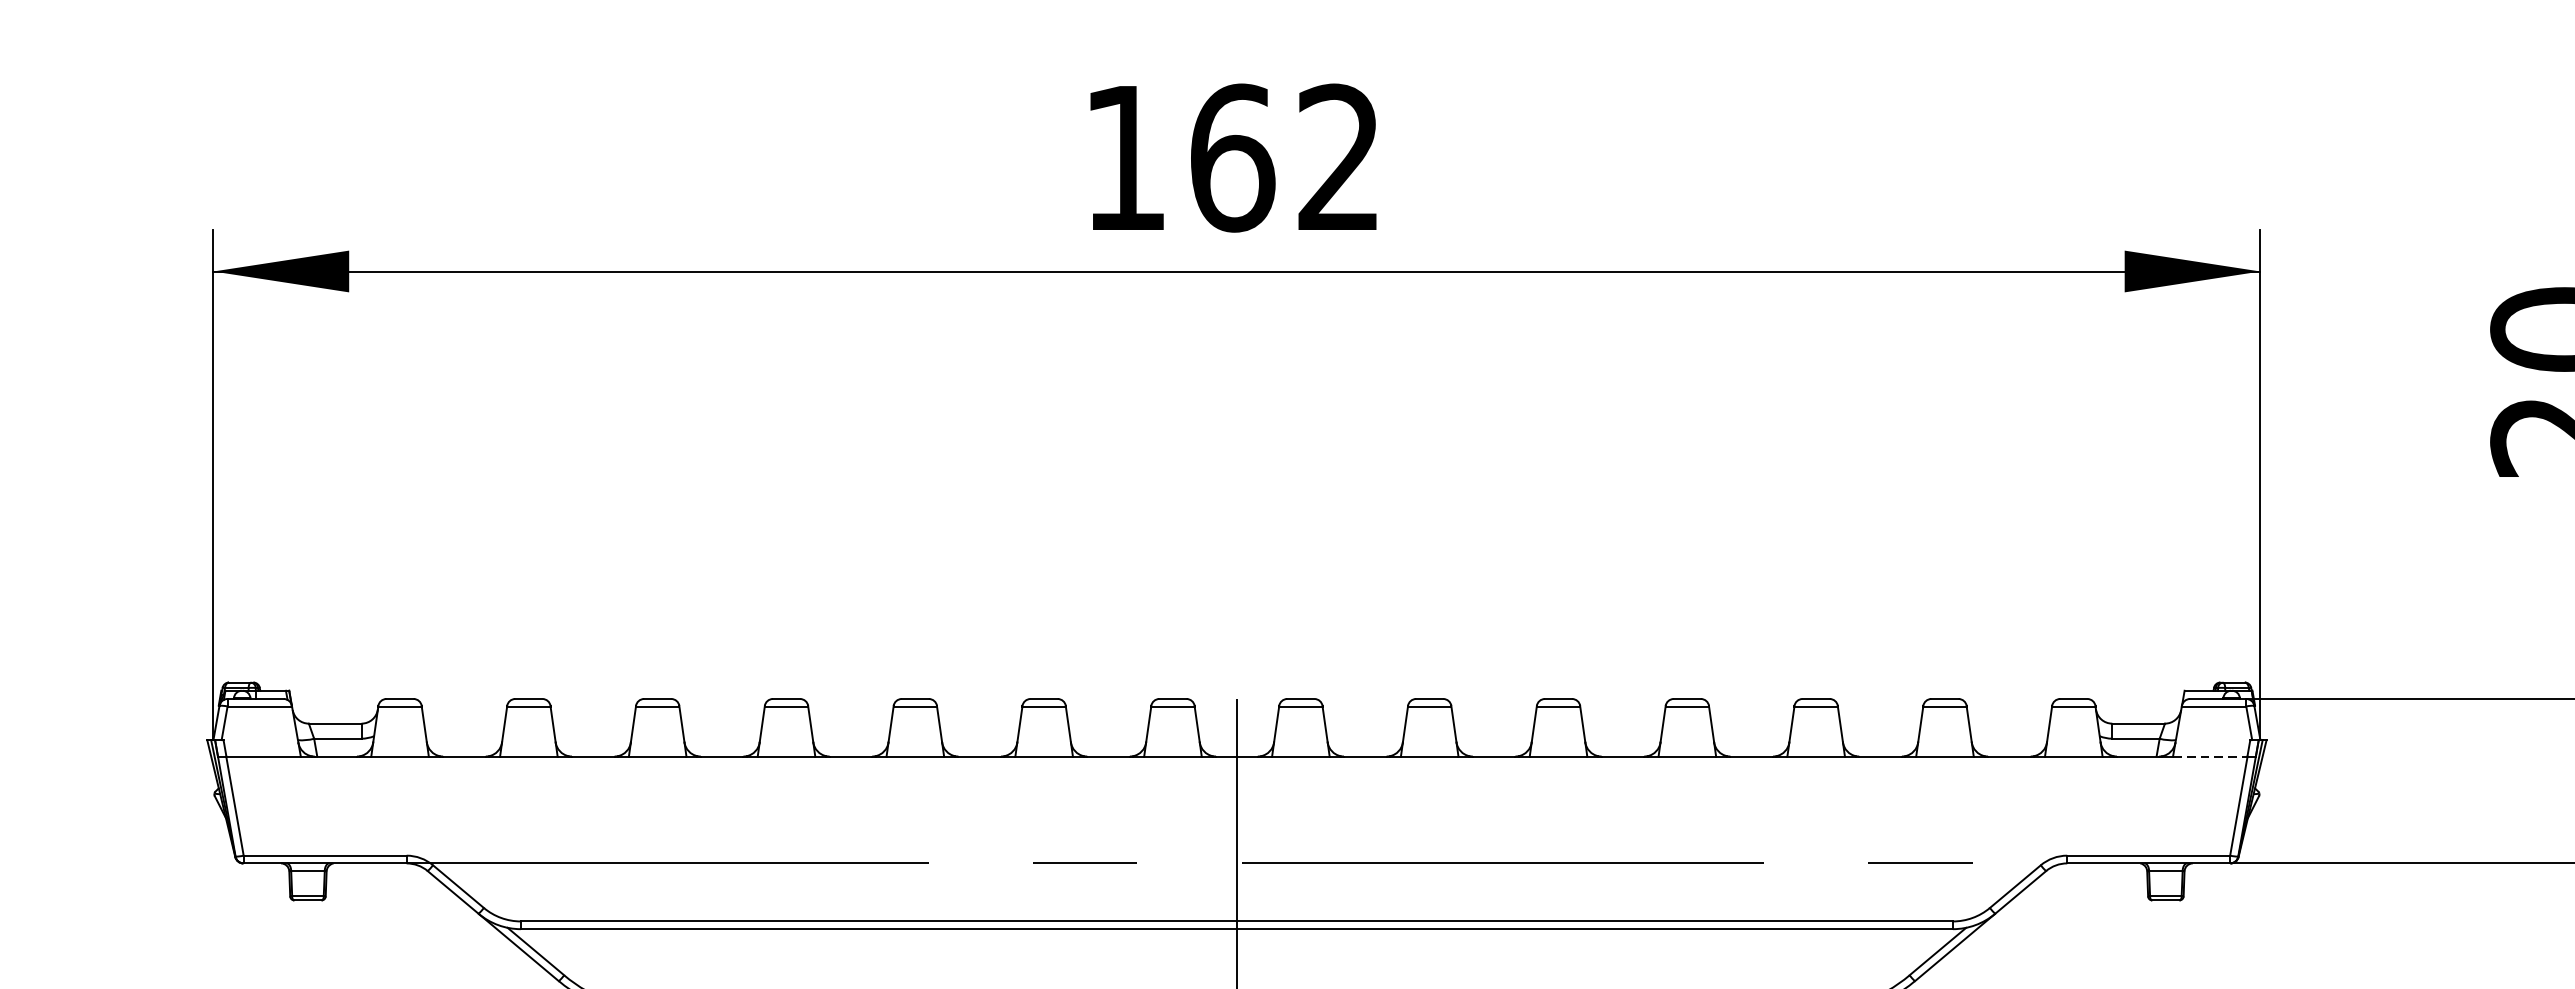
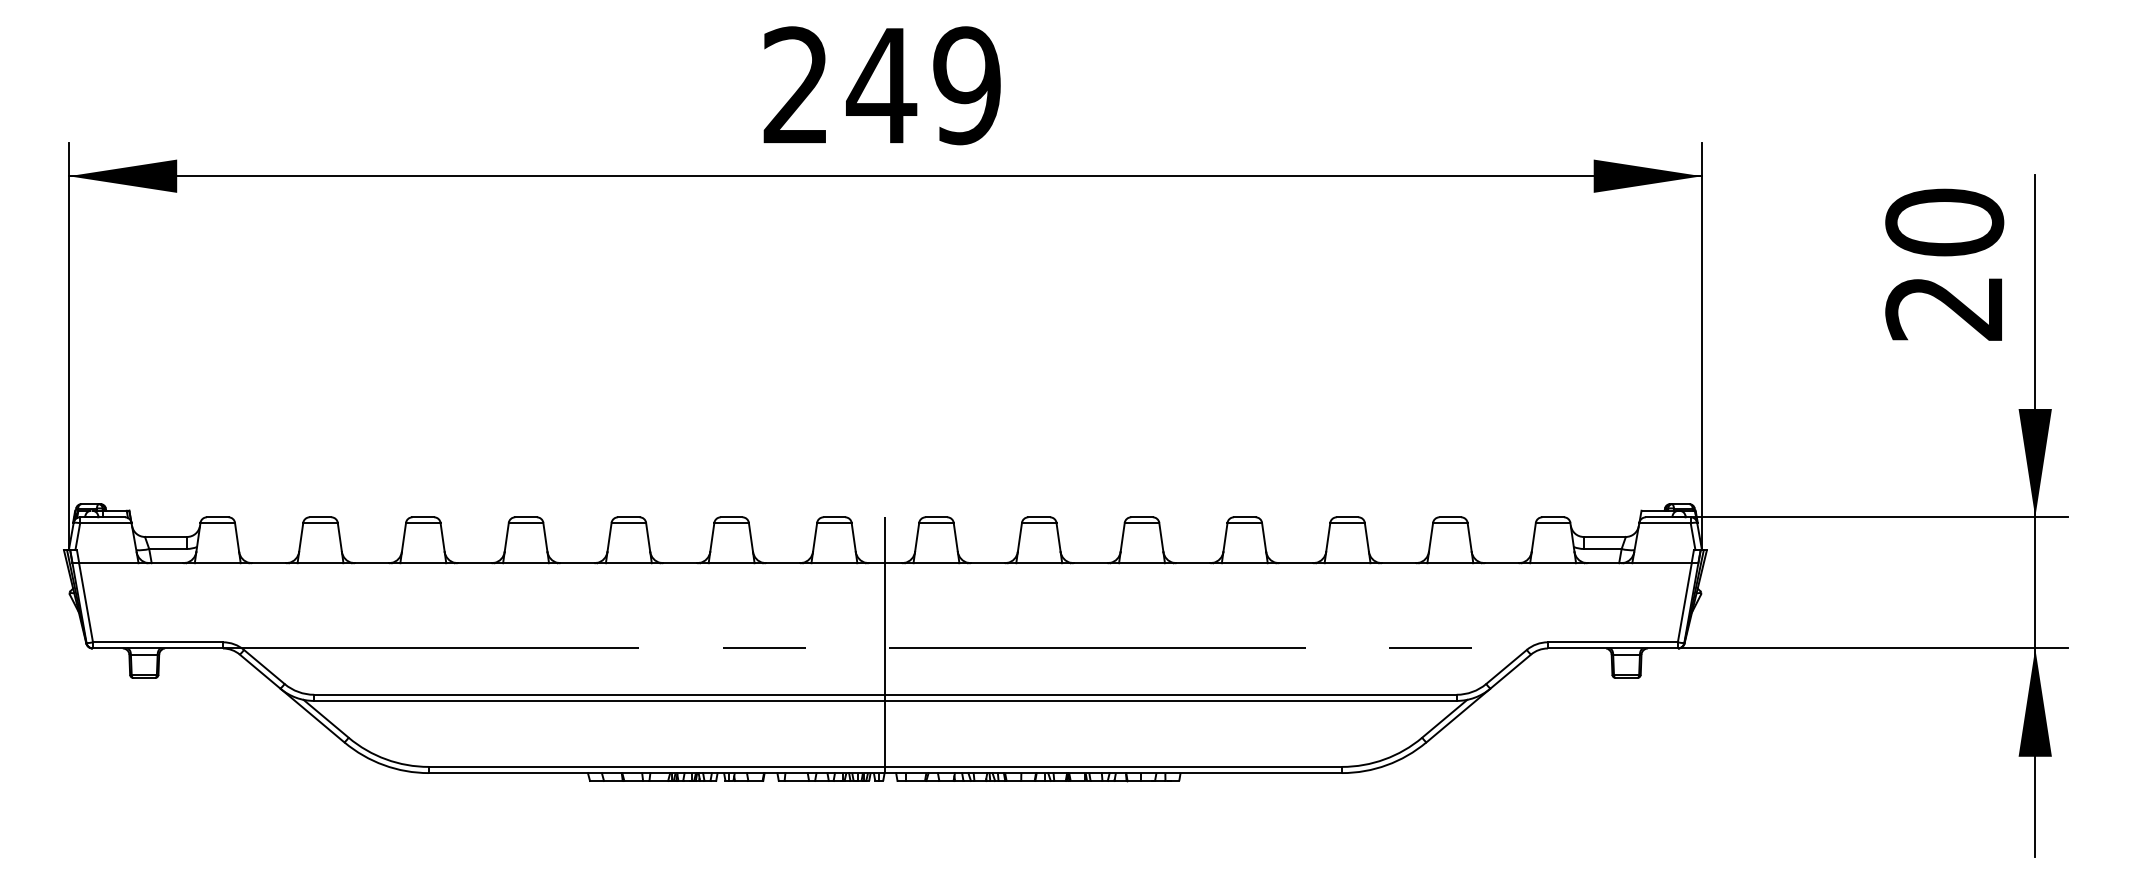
text: (1231, 157) -> (881, 85), 162 -> 249
line: (2209, 756) -> (1661, 563), dashed -> solid

